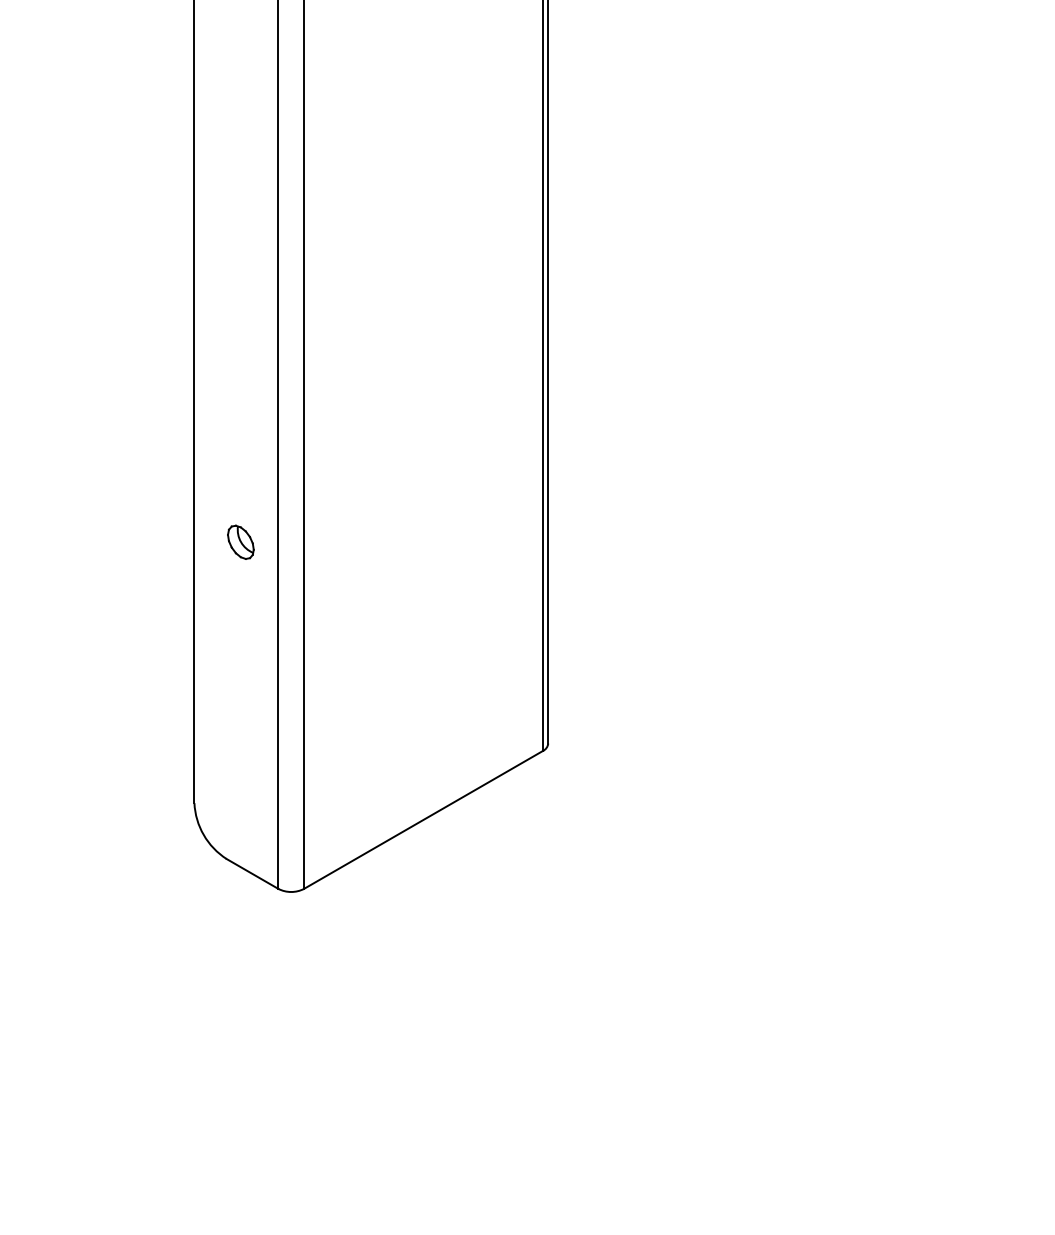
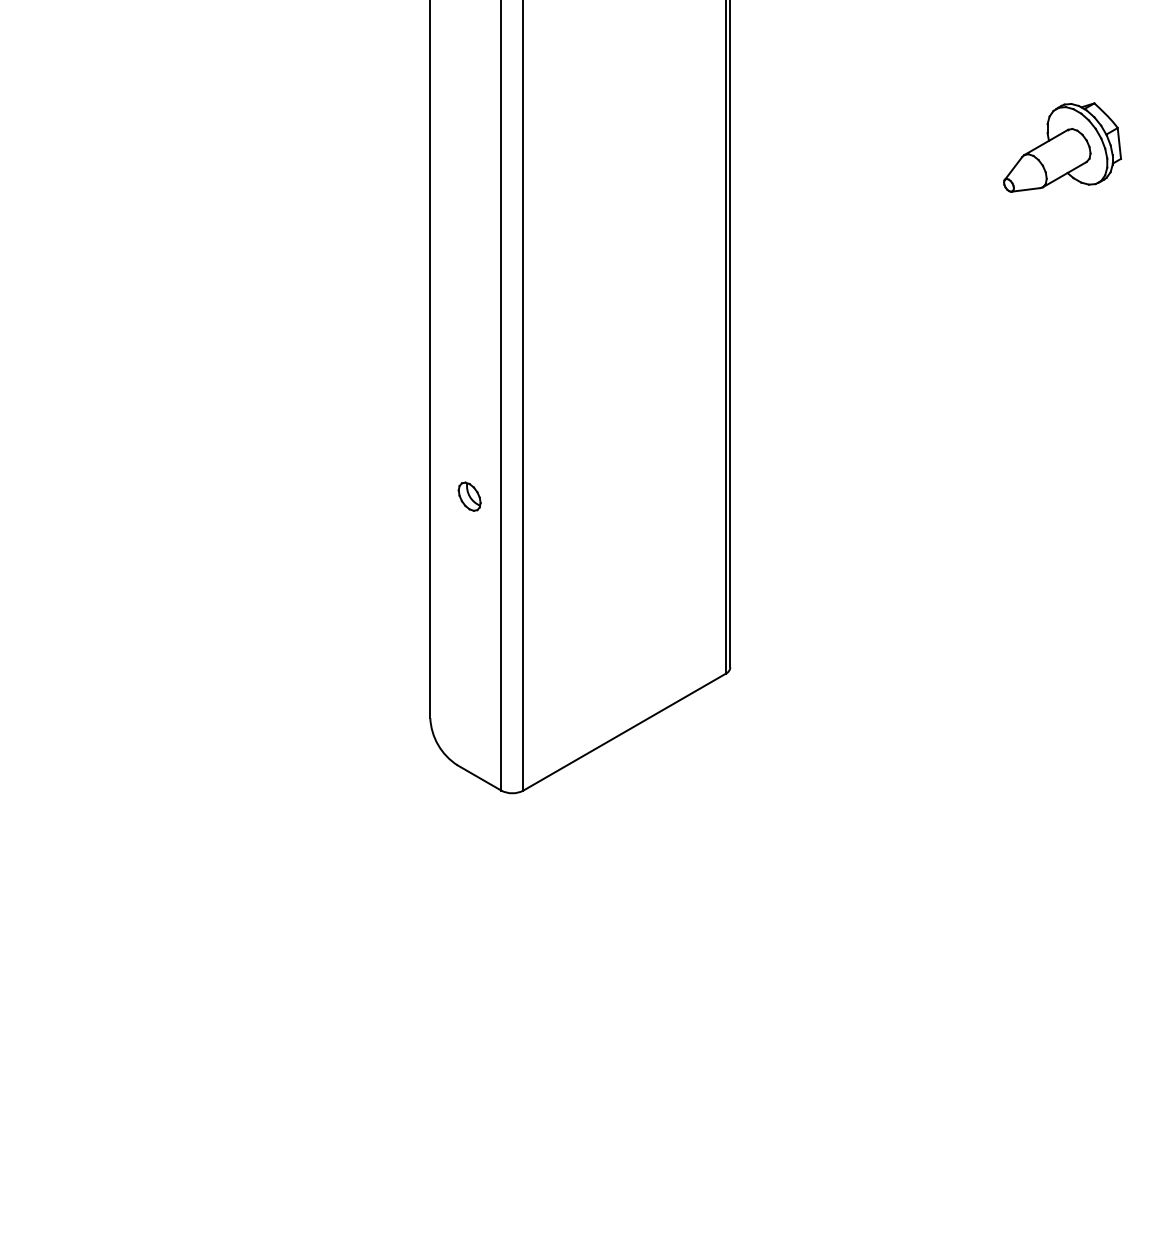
part: (939, 130) -> (1062, 147), added

